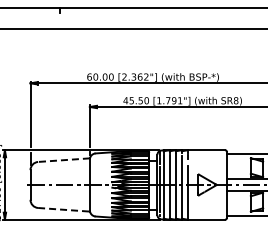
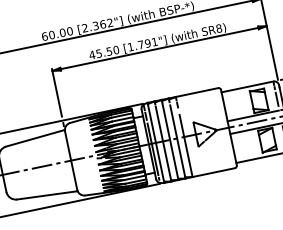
line: (64, 160) -> (36, 138), dashed -> solid
line: (64, 209) -> (47, 194), dashed -> solid

